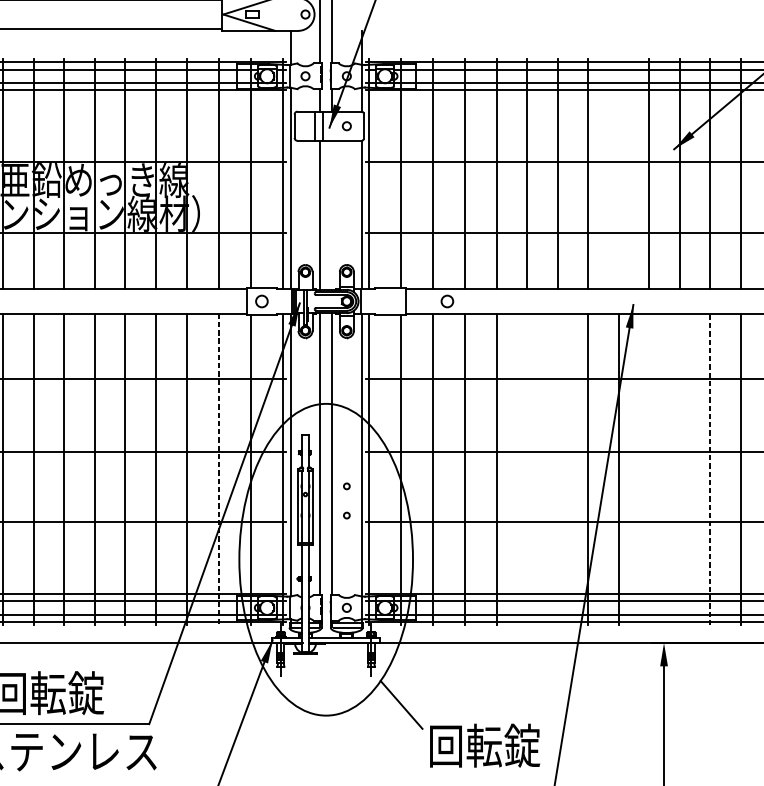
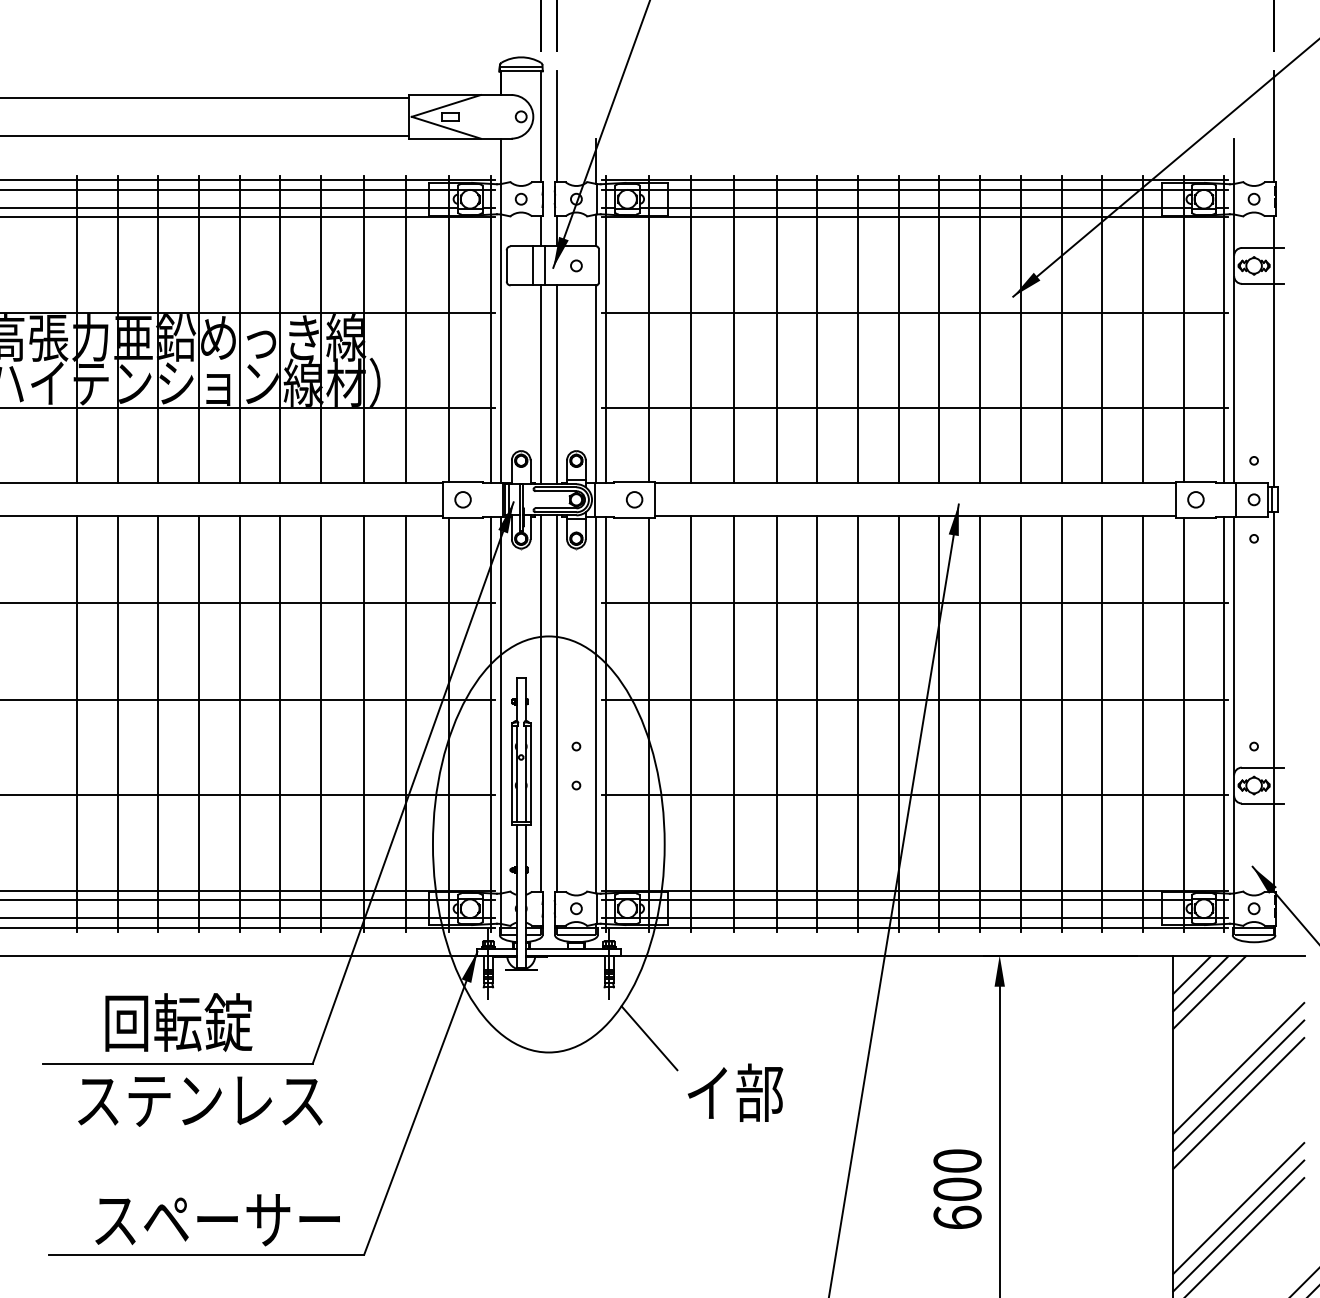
line: (618, 173) -> (939, 329), added
line: (331, 215) -> (556, 384), added
circle: (447, 301) -> (634, 499), moved
line: (219, 469) -> (406, 724), dashed -> solid
line: (527, 469) -> (817, 724), added
line: (557, 469) -> (857, 724), added
line: (649, 469) -> (980, 724), added
line: (679, 469) -> (1020, 724), added
line: (710, 470) -> (1061, 725), dashed -> solid
text: (484, 745) -> (760, 1092), 回転錠 -> イ部

